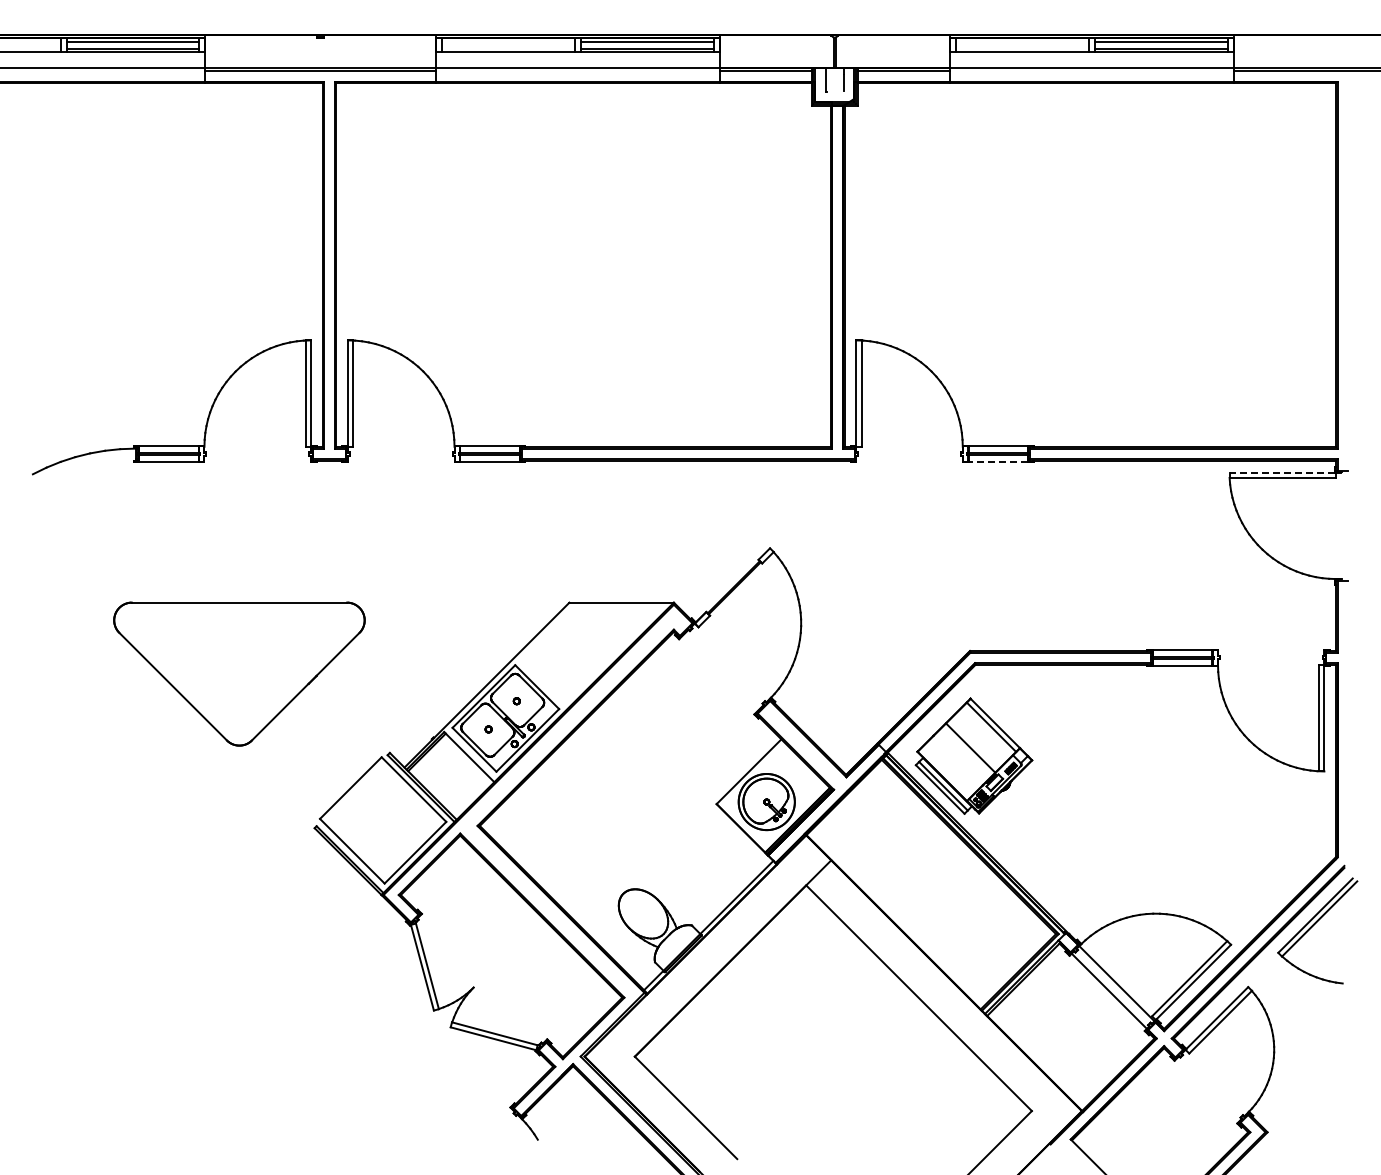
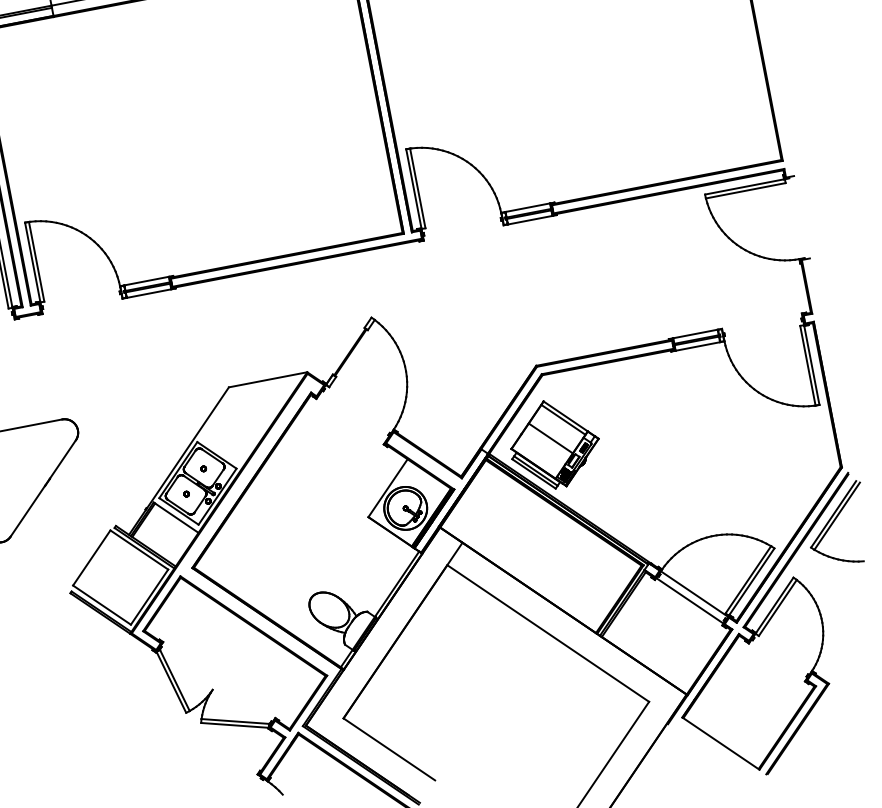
line: (998, 462) -> (530, 220), dashed -> solid
line: (1282, 472) -> (744, 186), dashed -> solid

